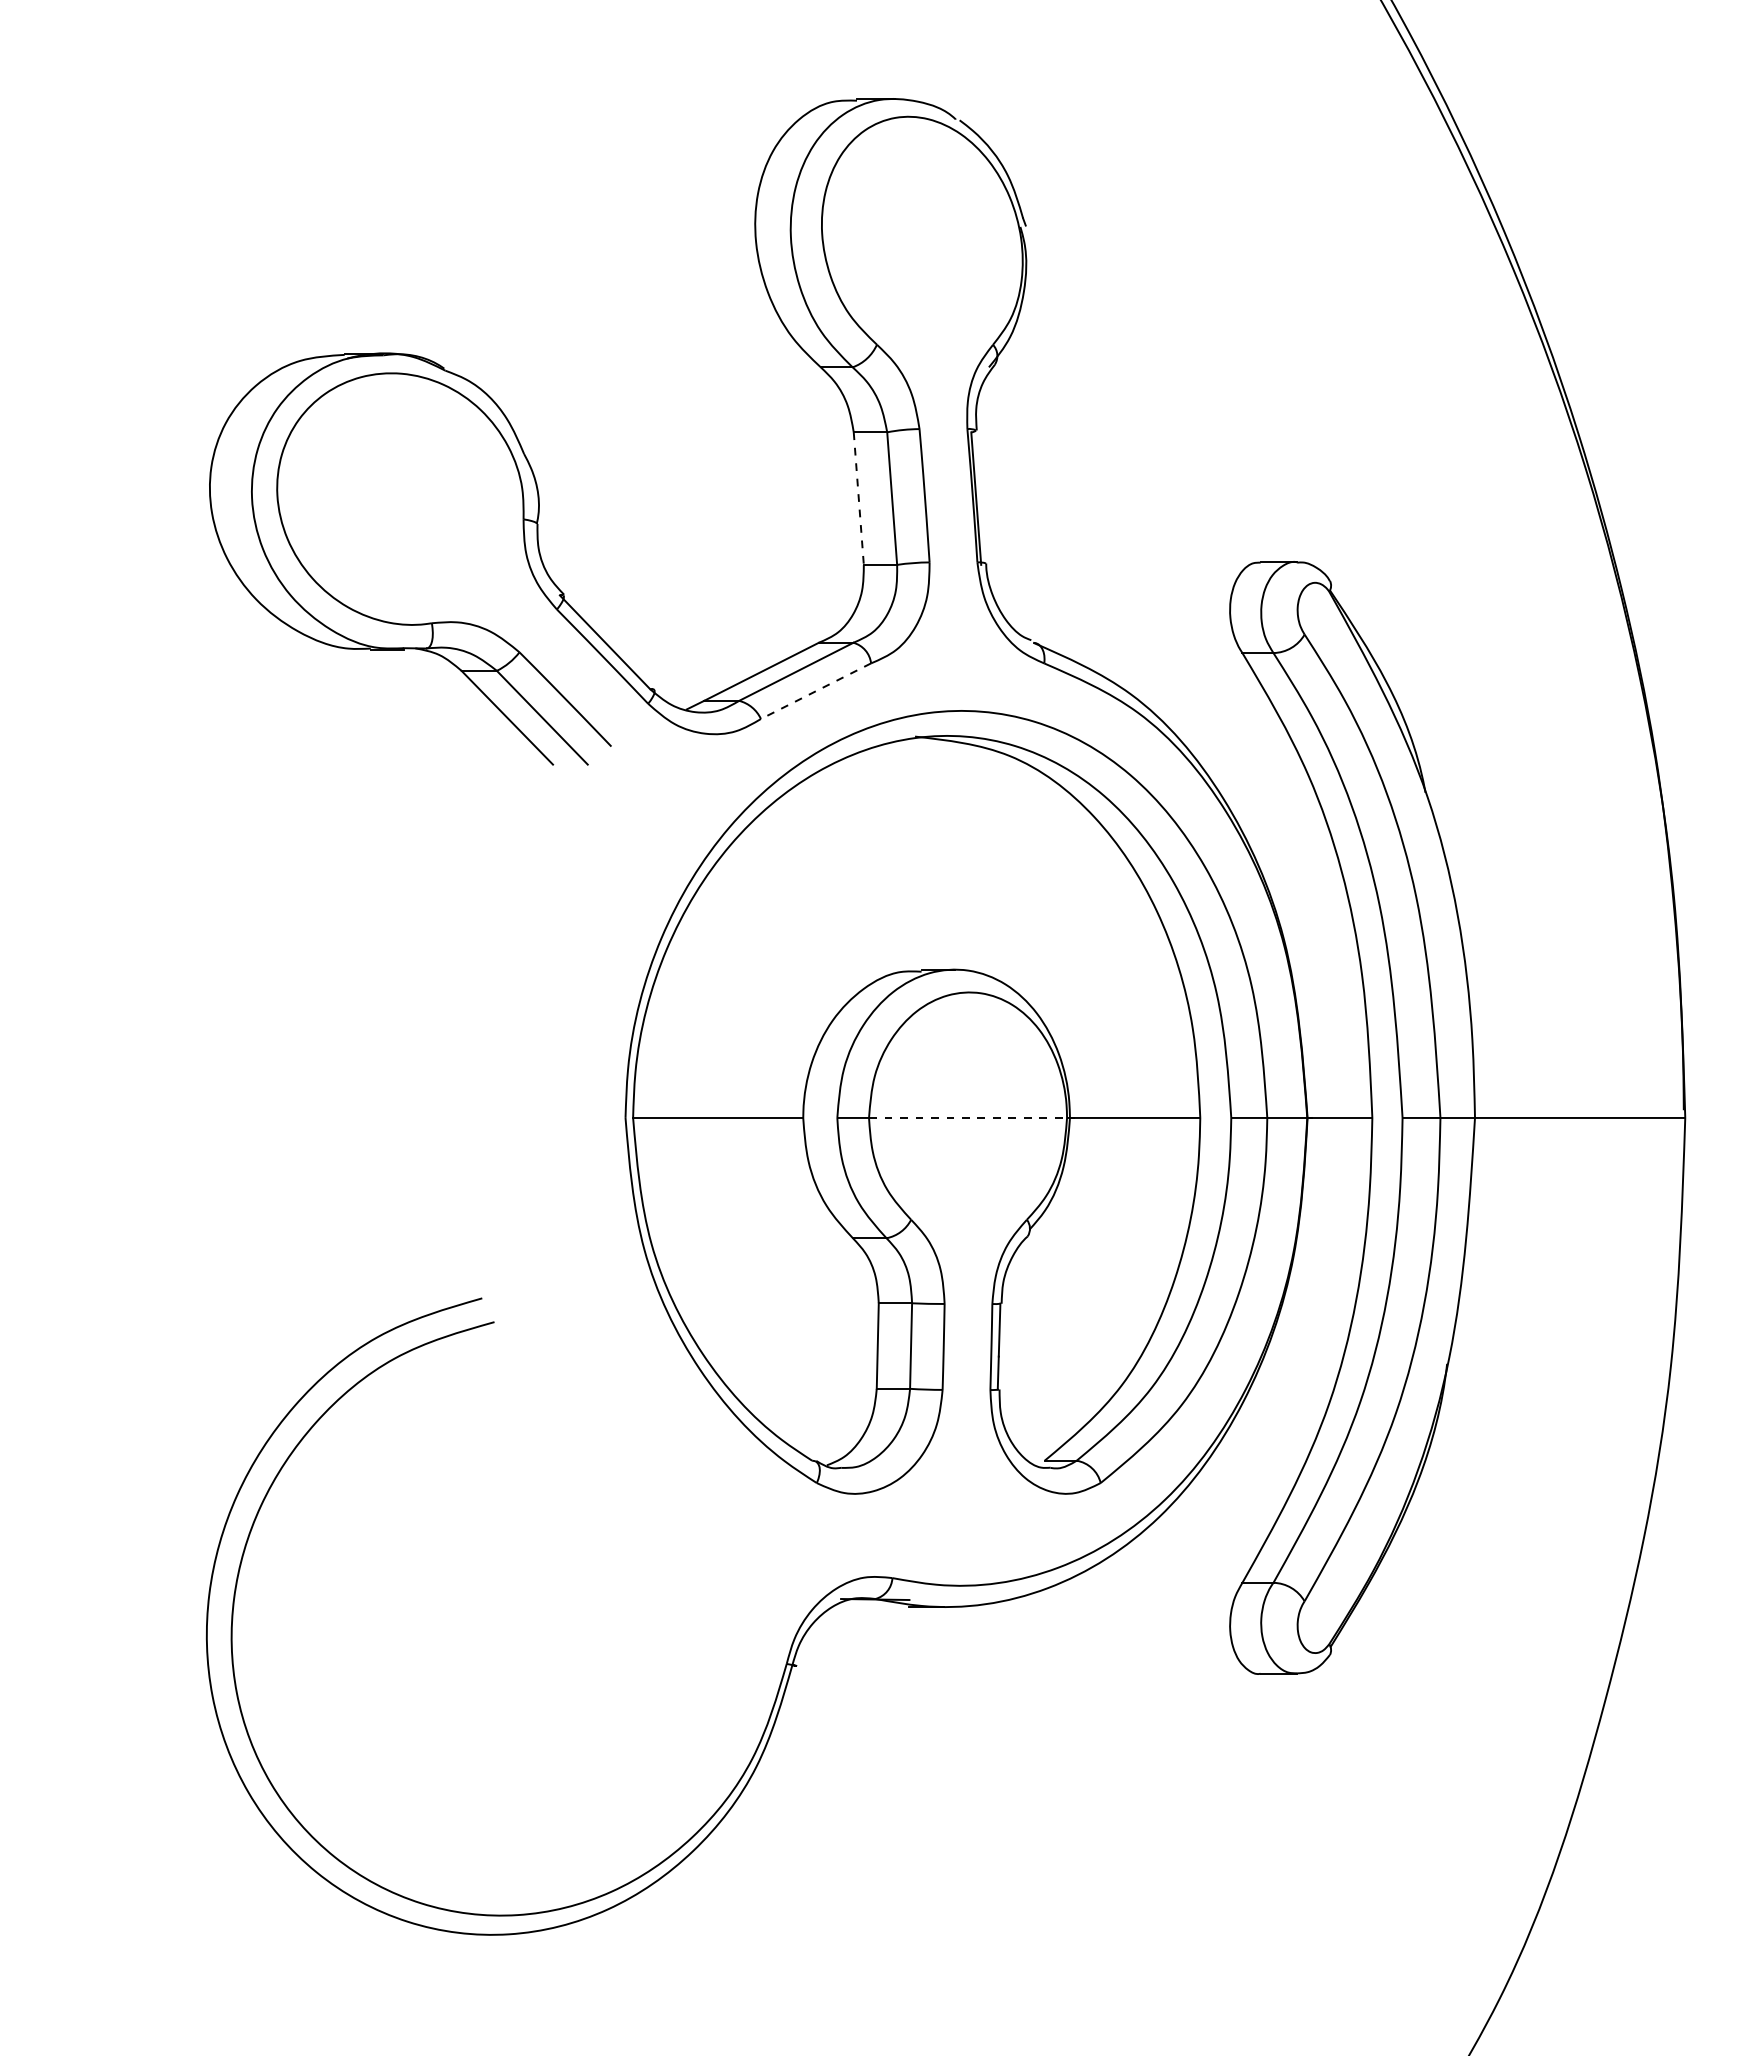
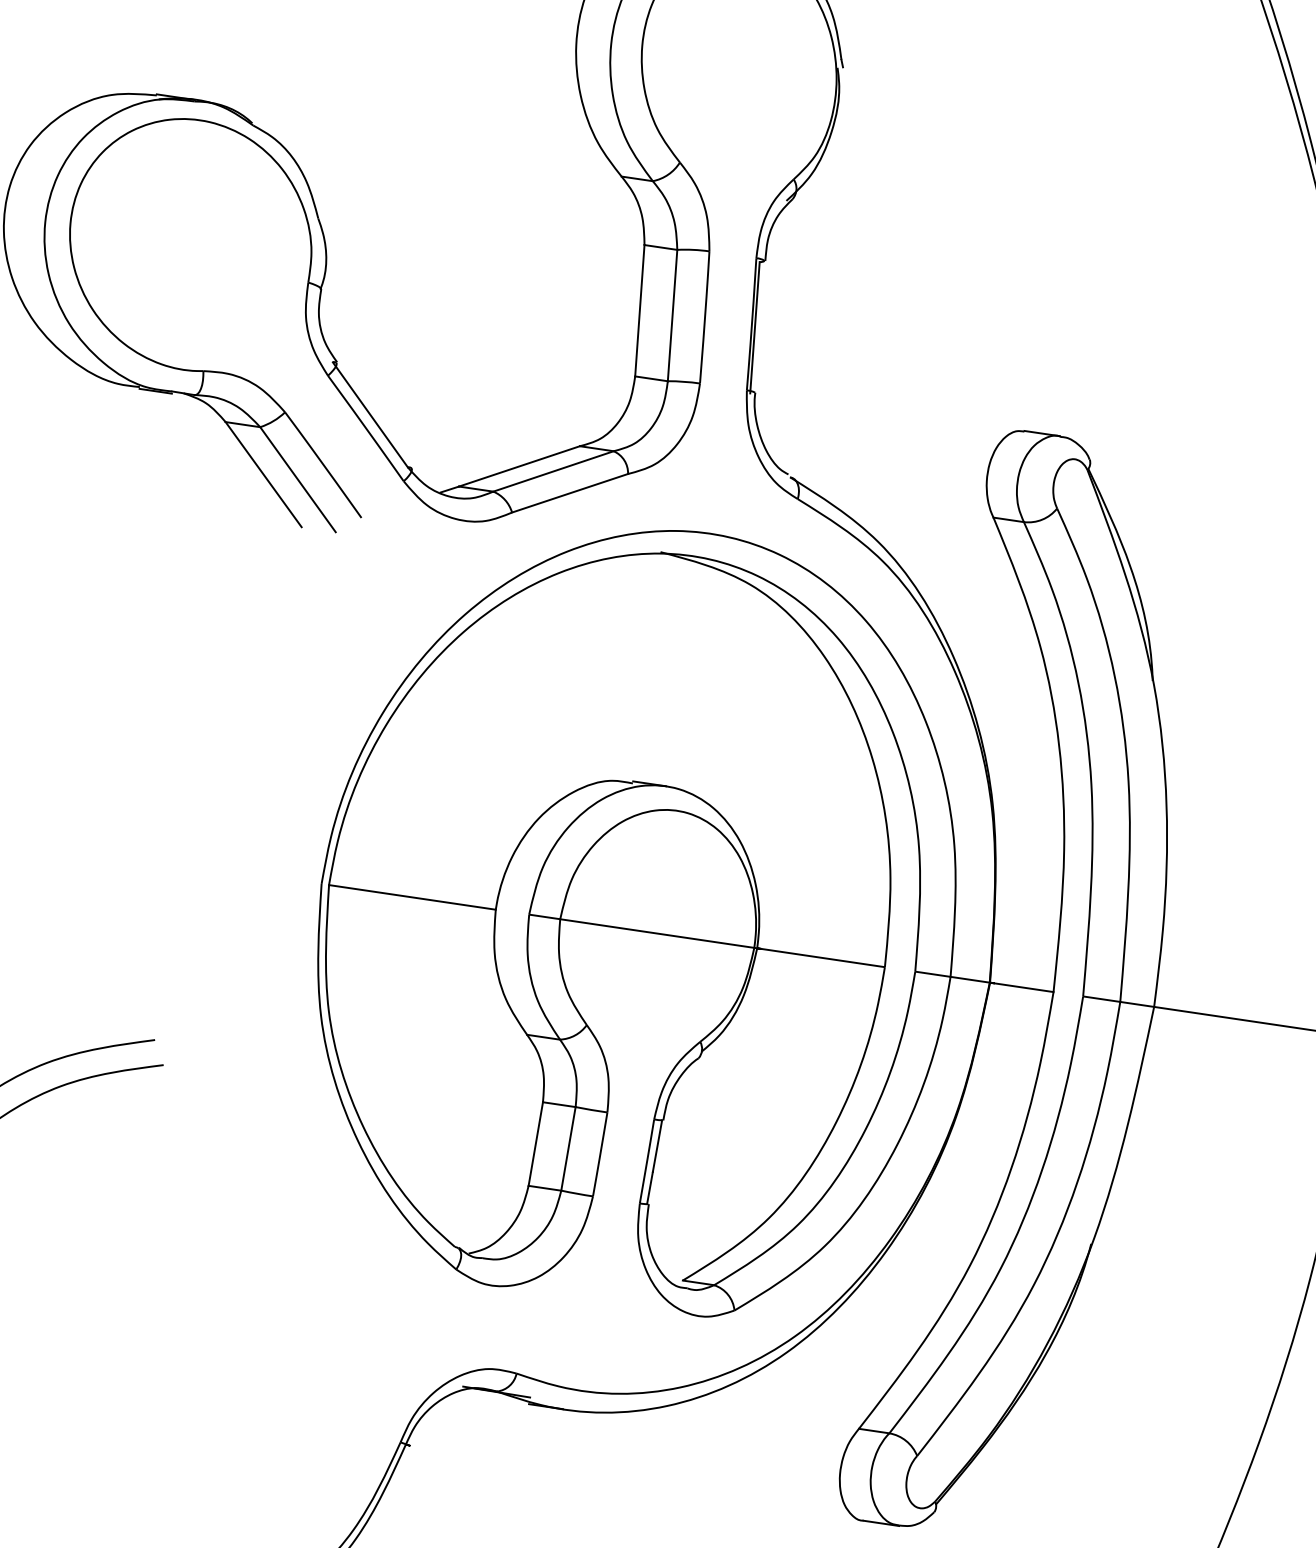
line: (858, 499) -> (639, 311), dashed -> solid
line: (816, 691) -> (570, 493), dashed -> solid
line: (968, 1117) -> (657, 933), dashed -> solid

